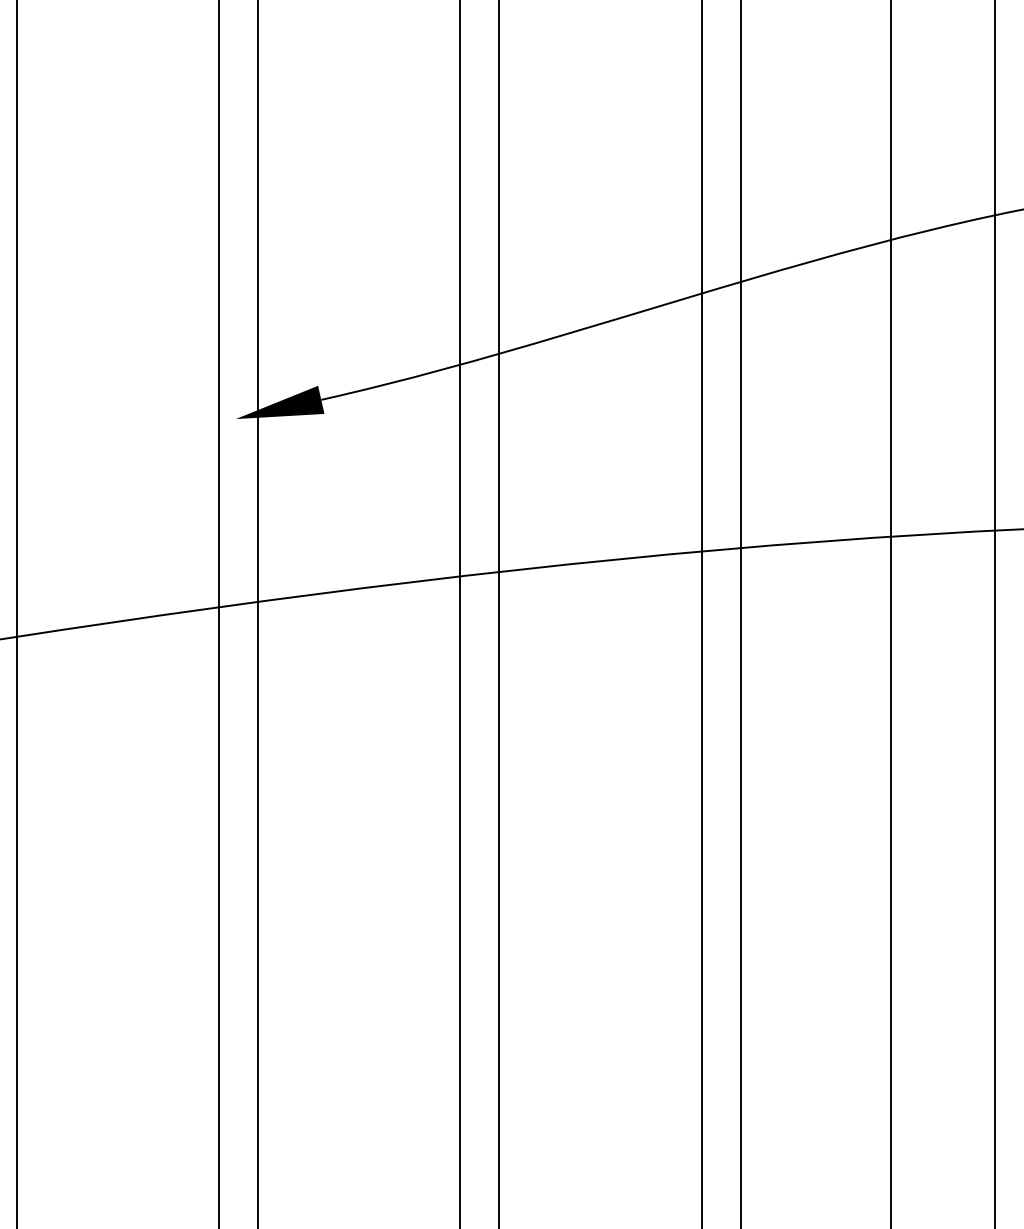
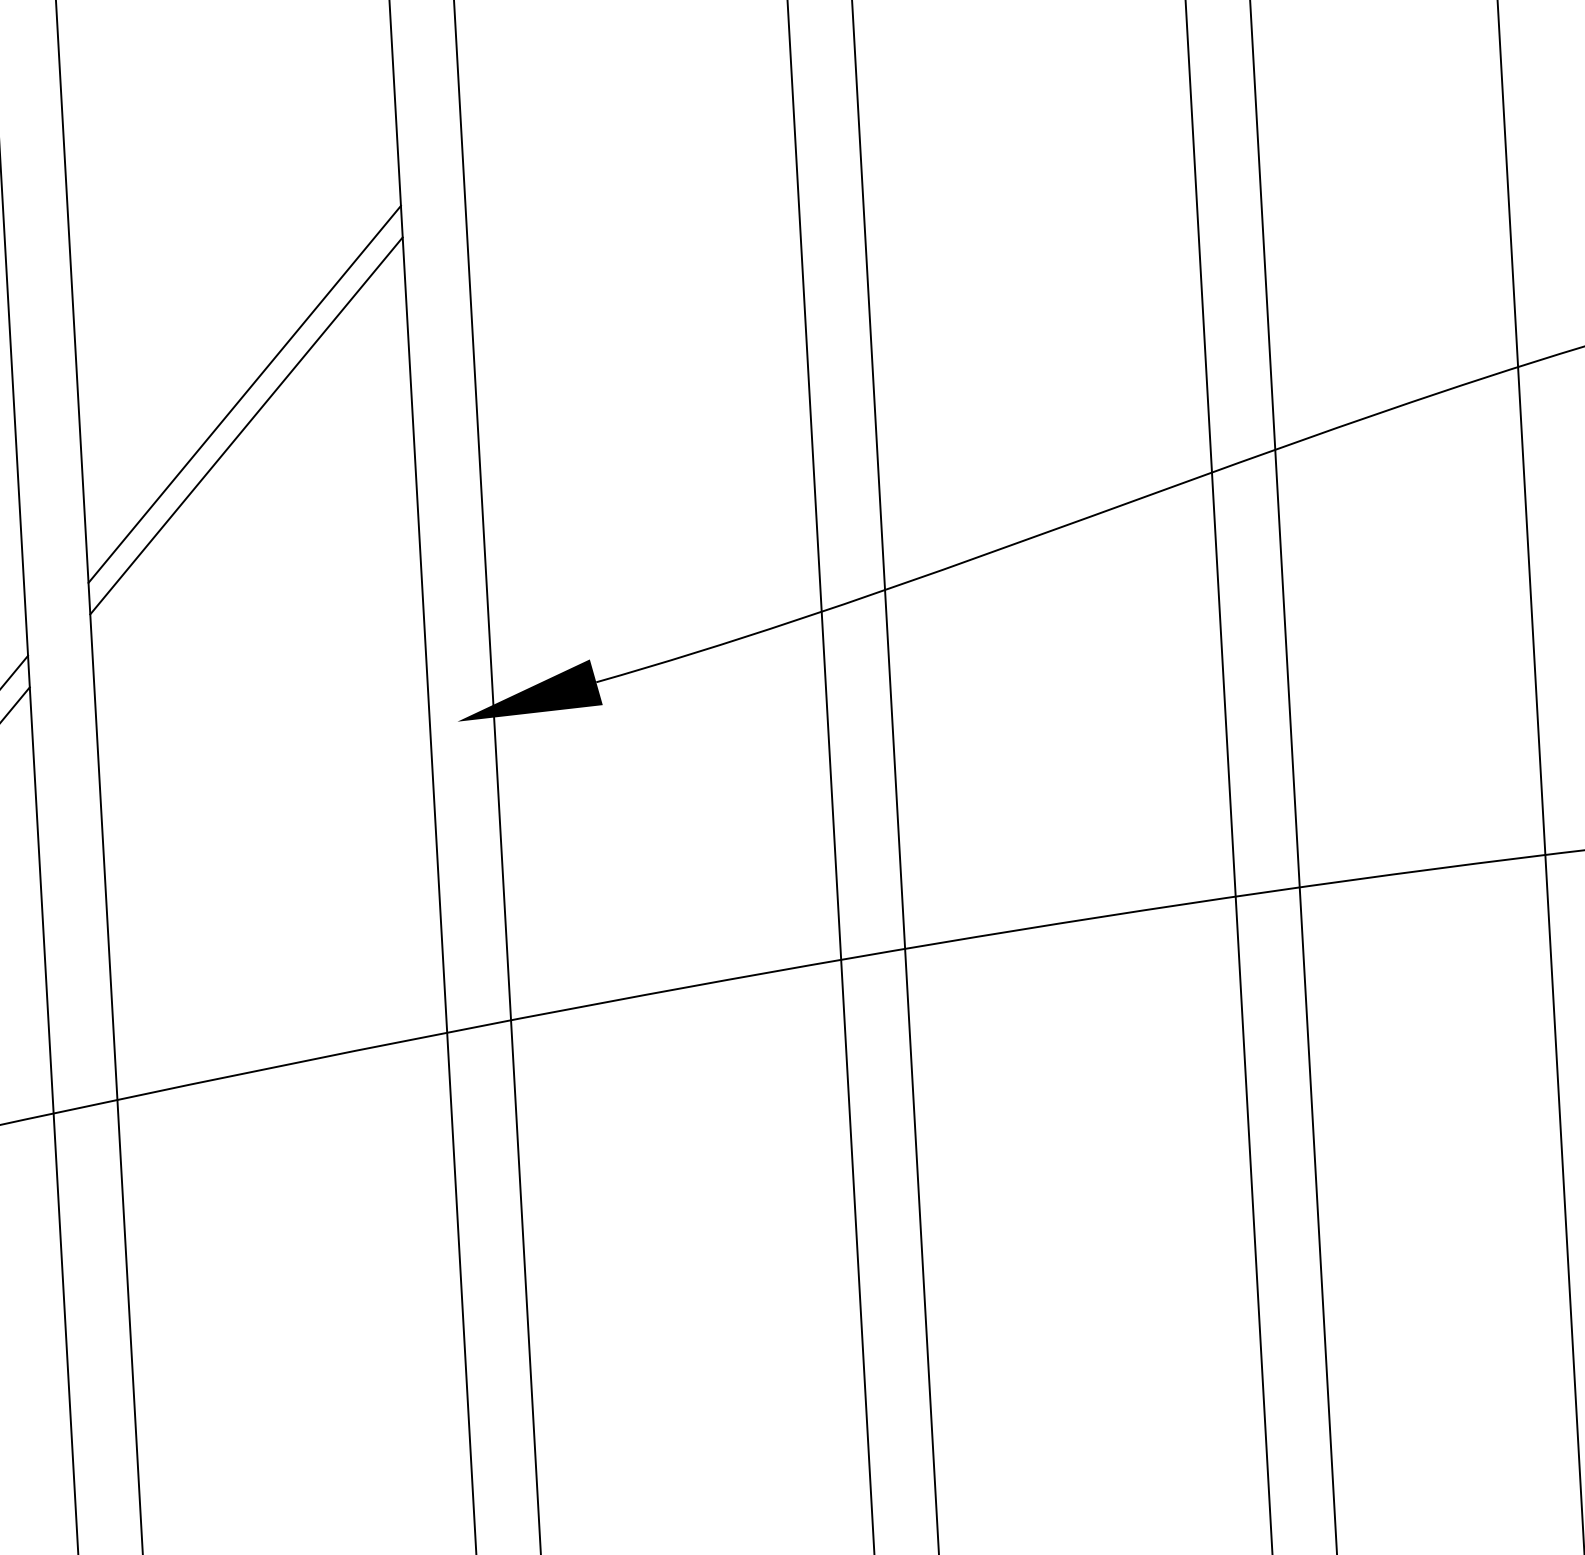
line: (117, 213) -> (244, 394), added
line: (117, 232) -> (245, 425), added

